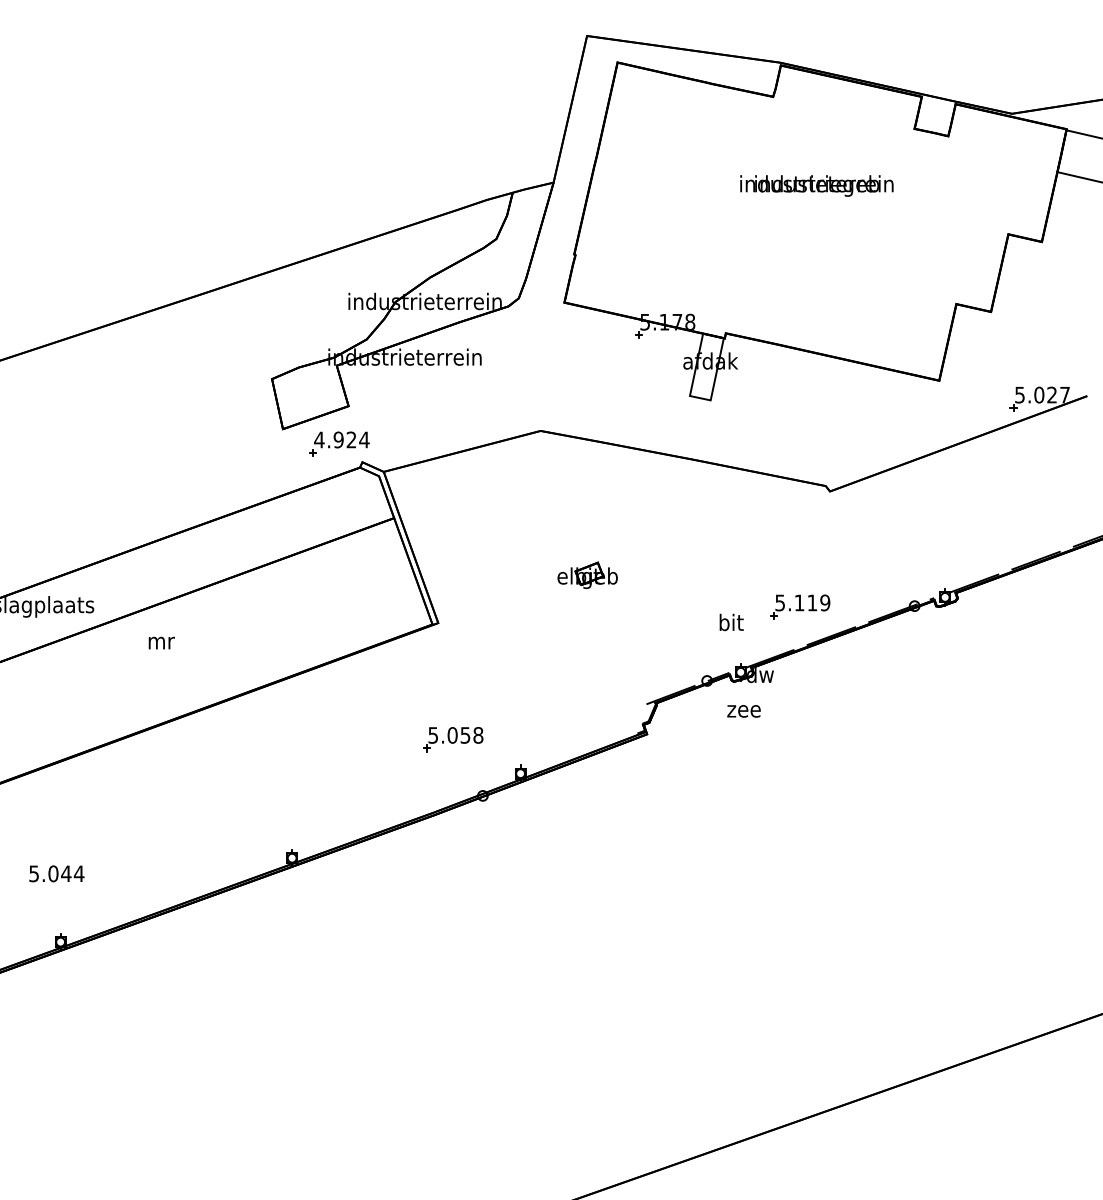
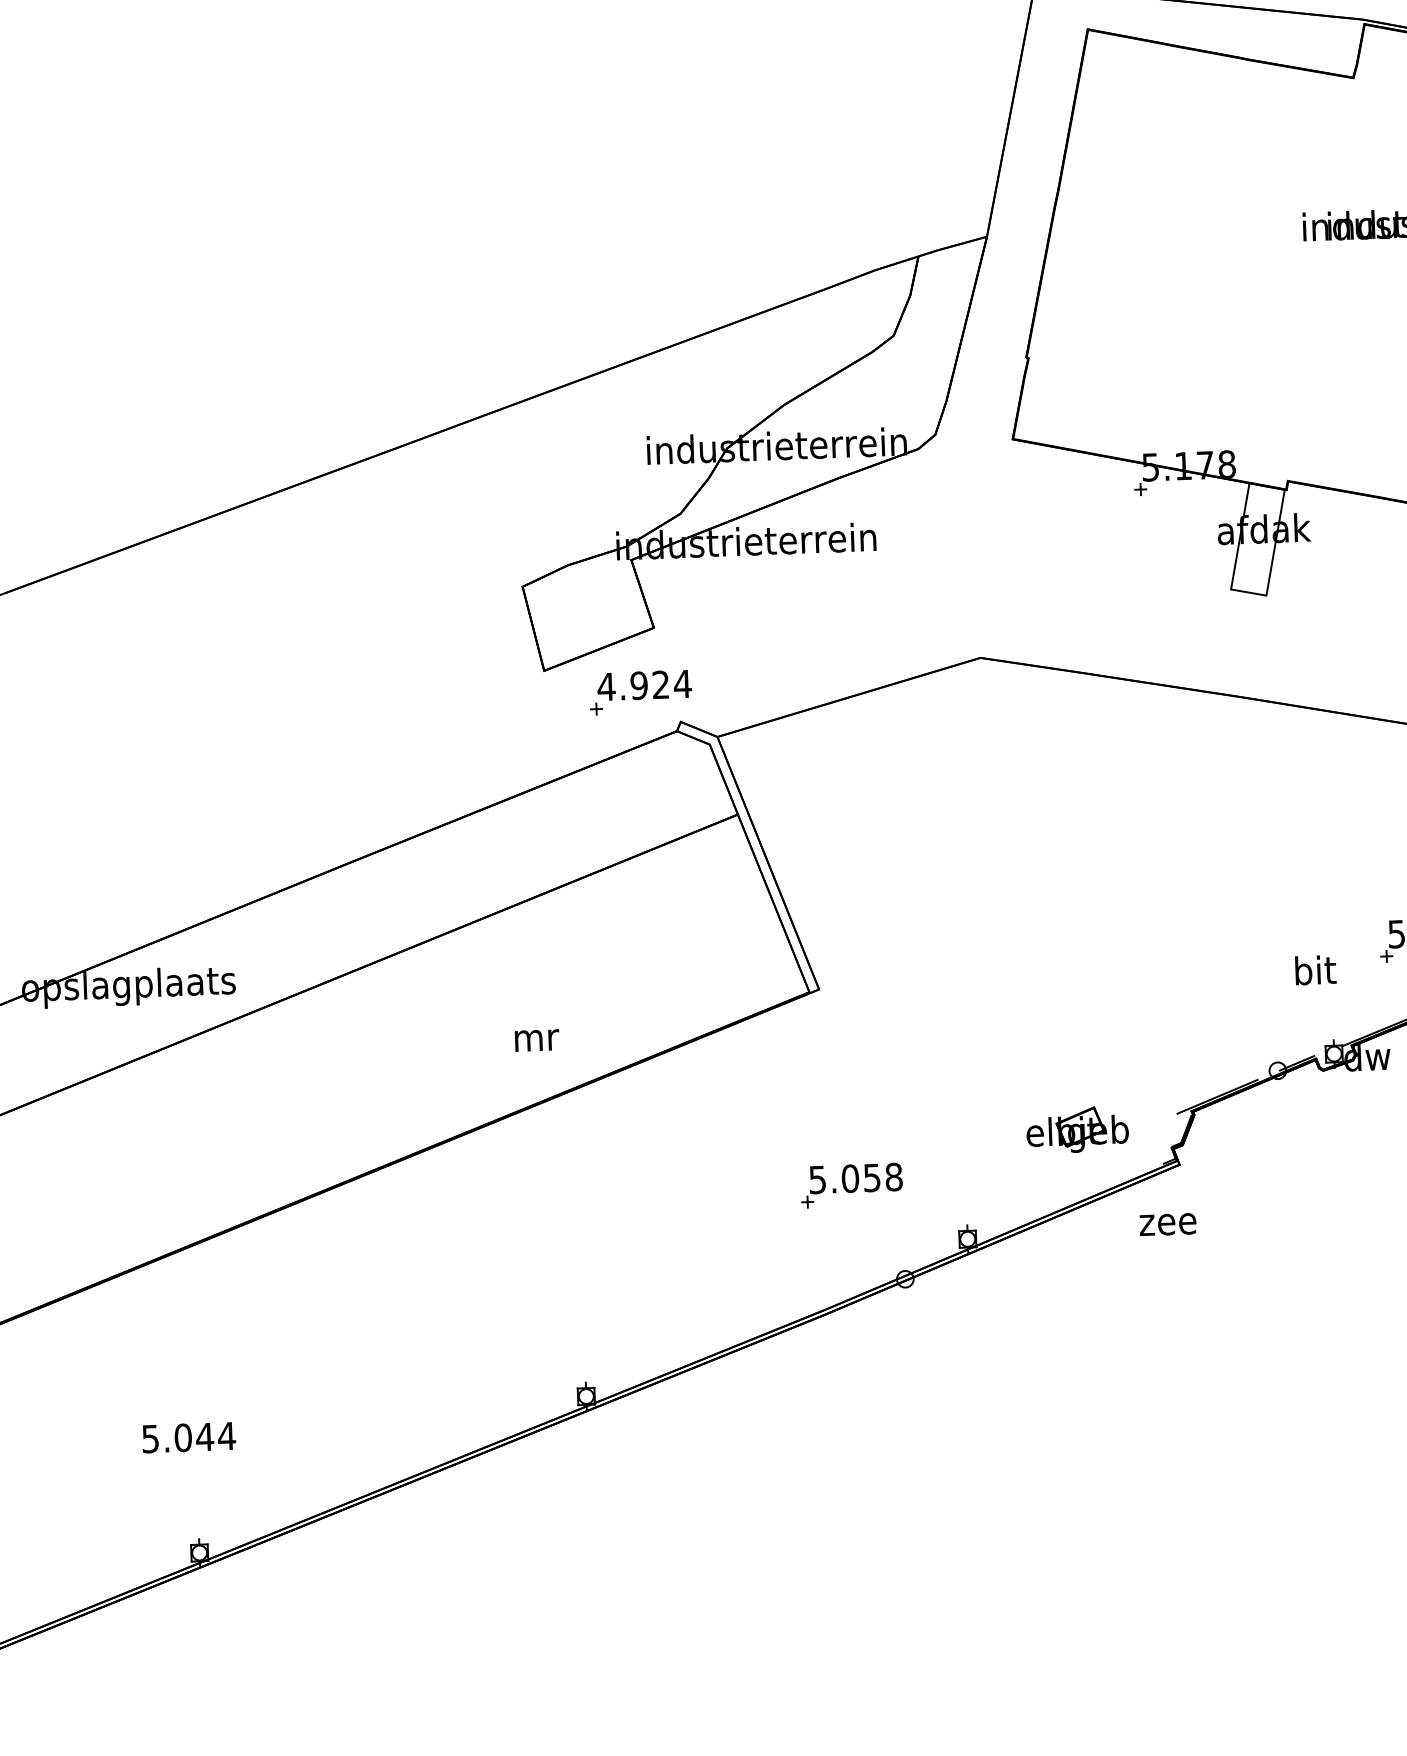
part: (587, 575) -> (1077, 1129), moved
text: (161, 642) -> (536, 1039), moved
text: (743, 711) -> (1167, 1224), moved

